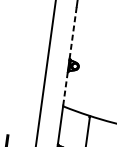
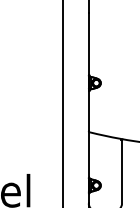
line: (72, 32) -> (88, 43), dashed -> solid
line: (65, 88) -> (88, 110), dashed -> solid

